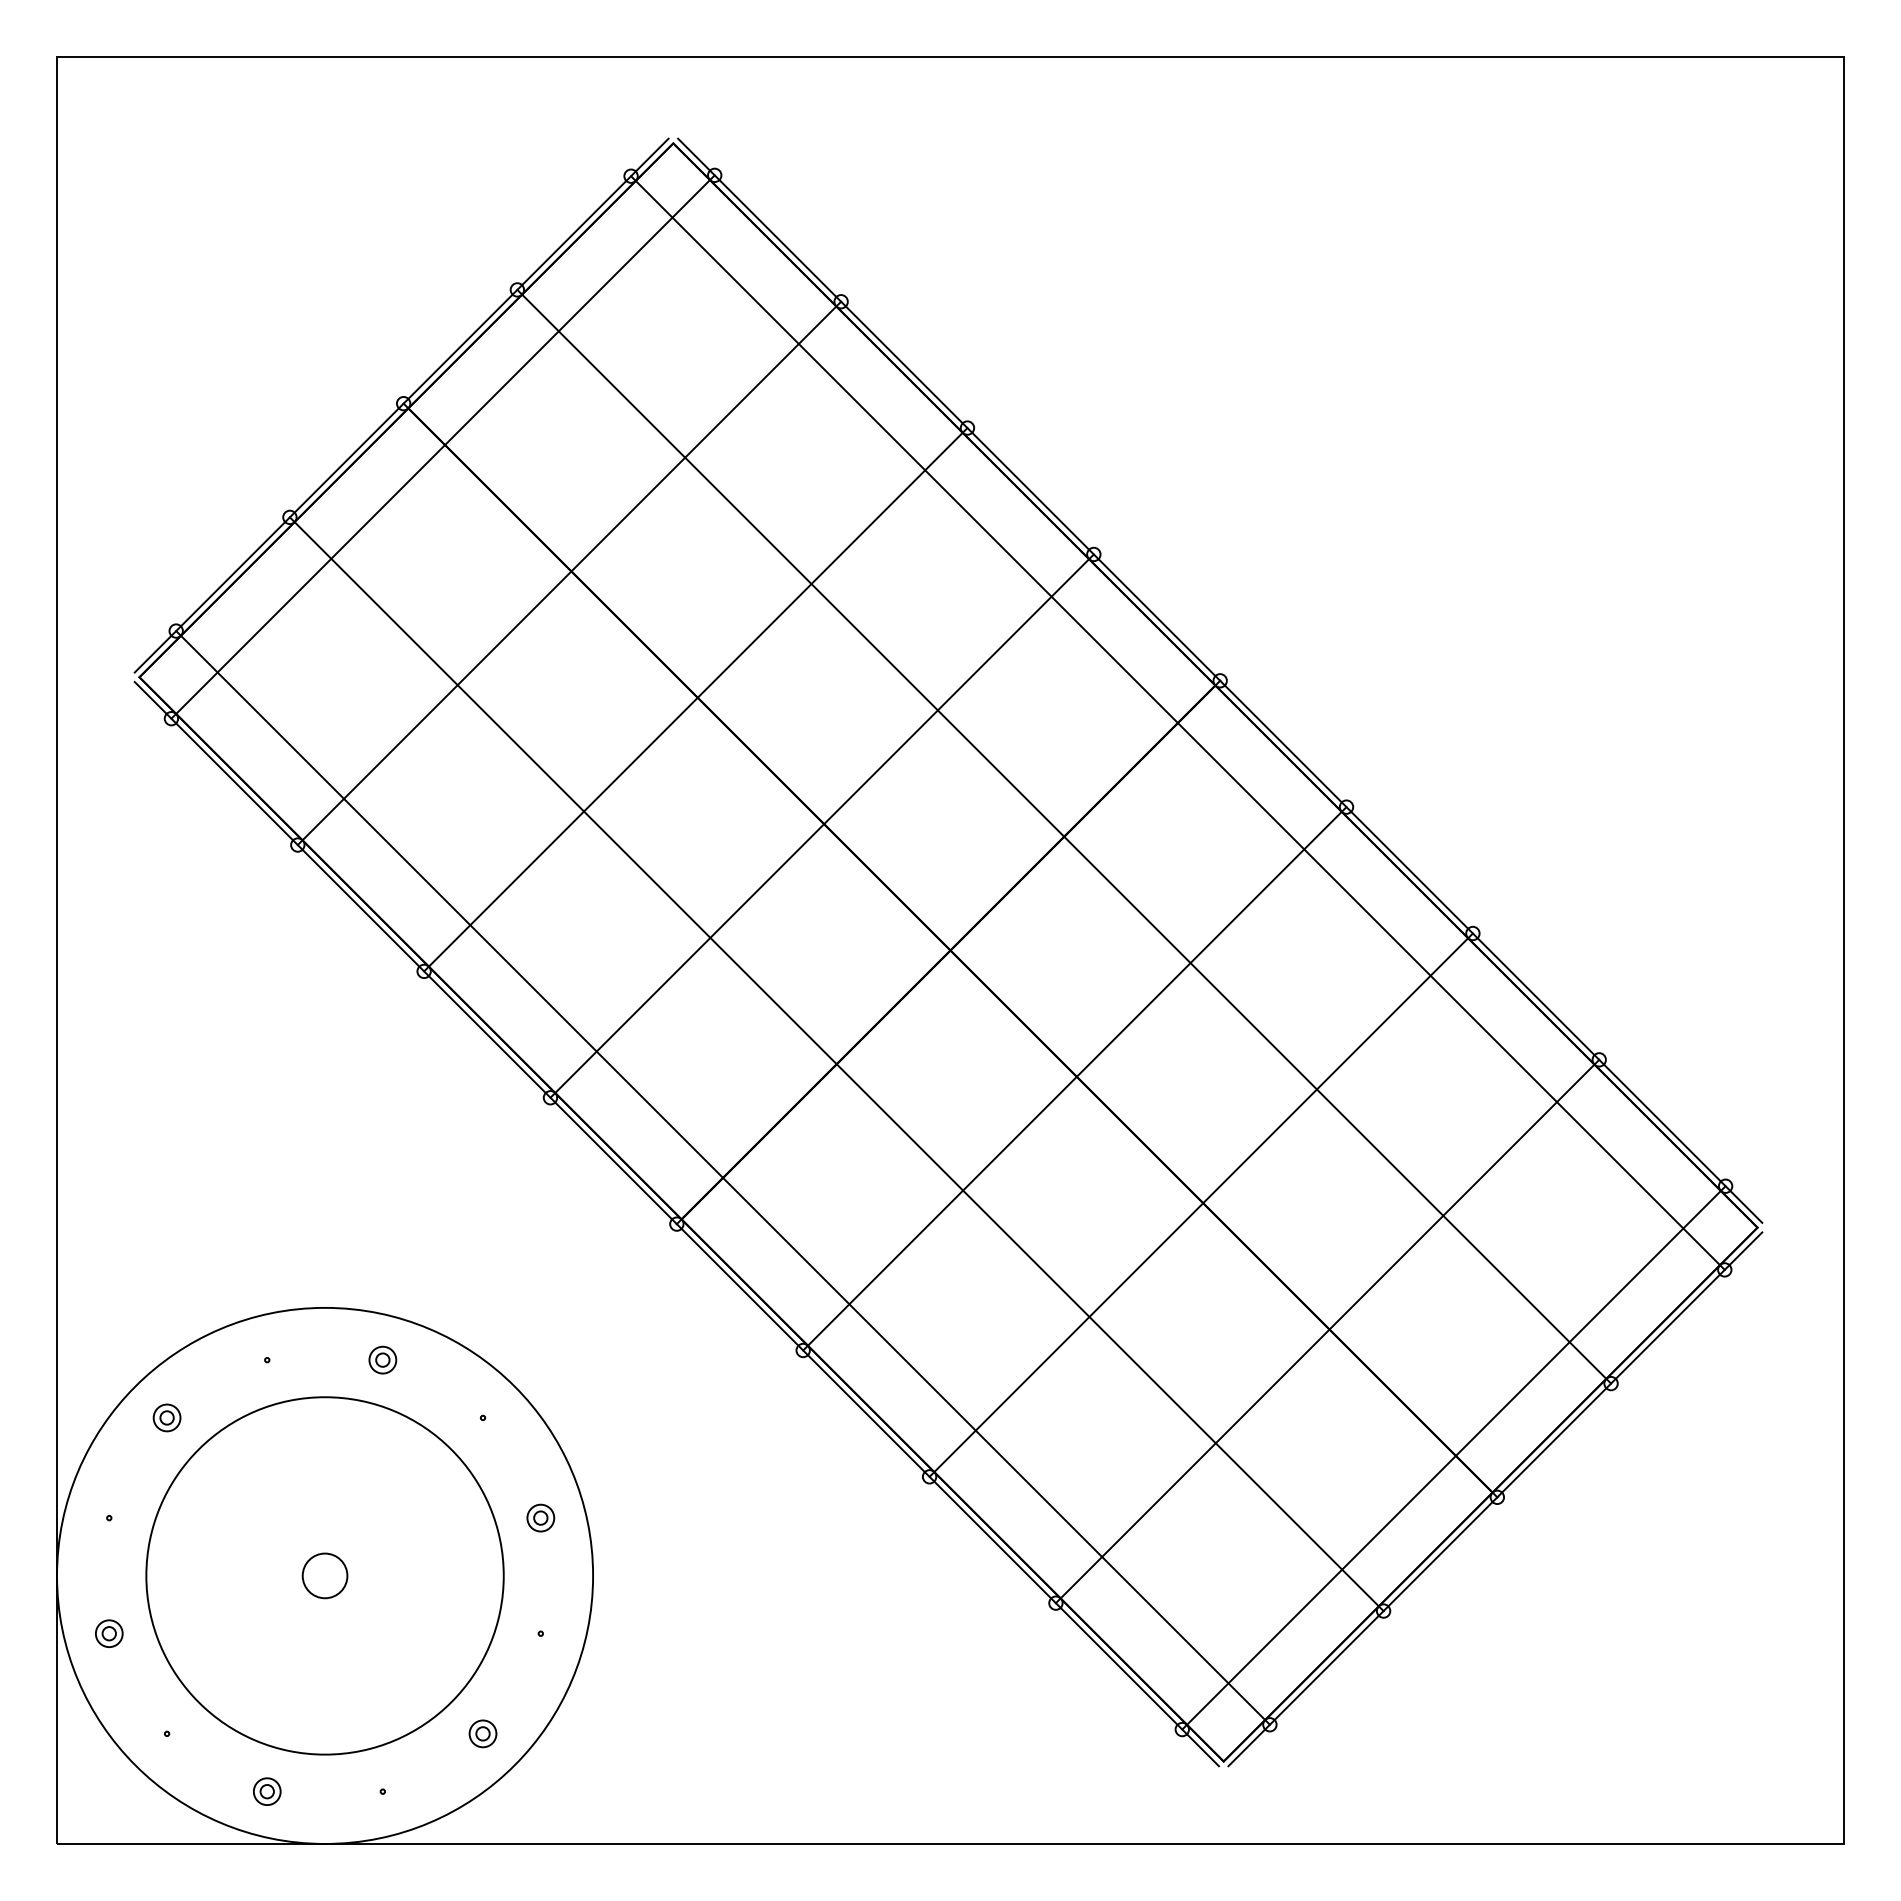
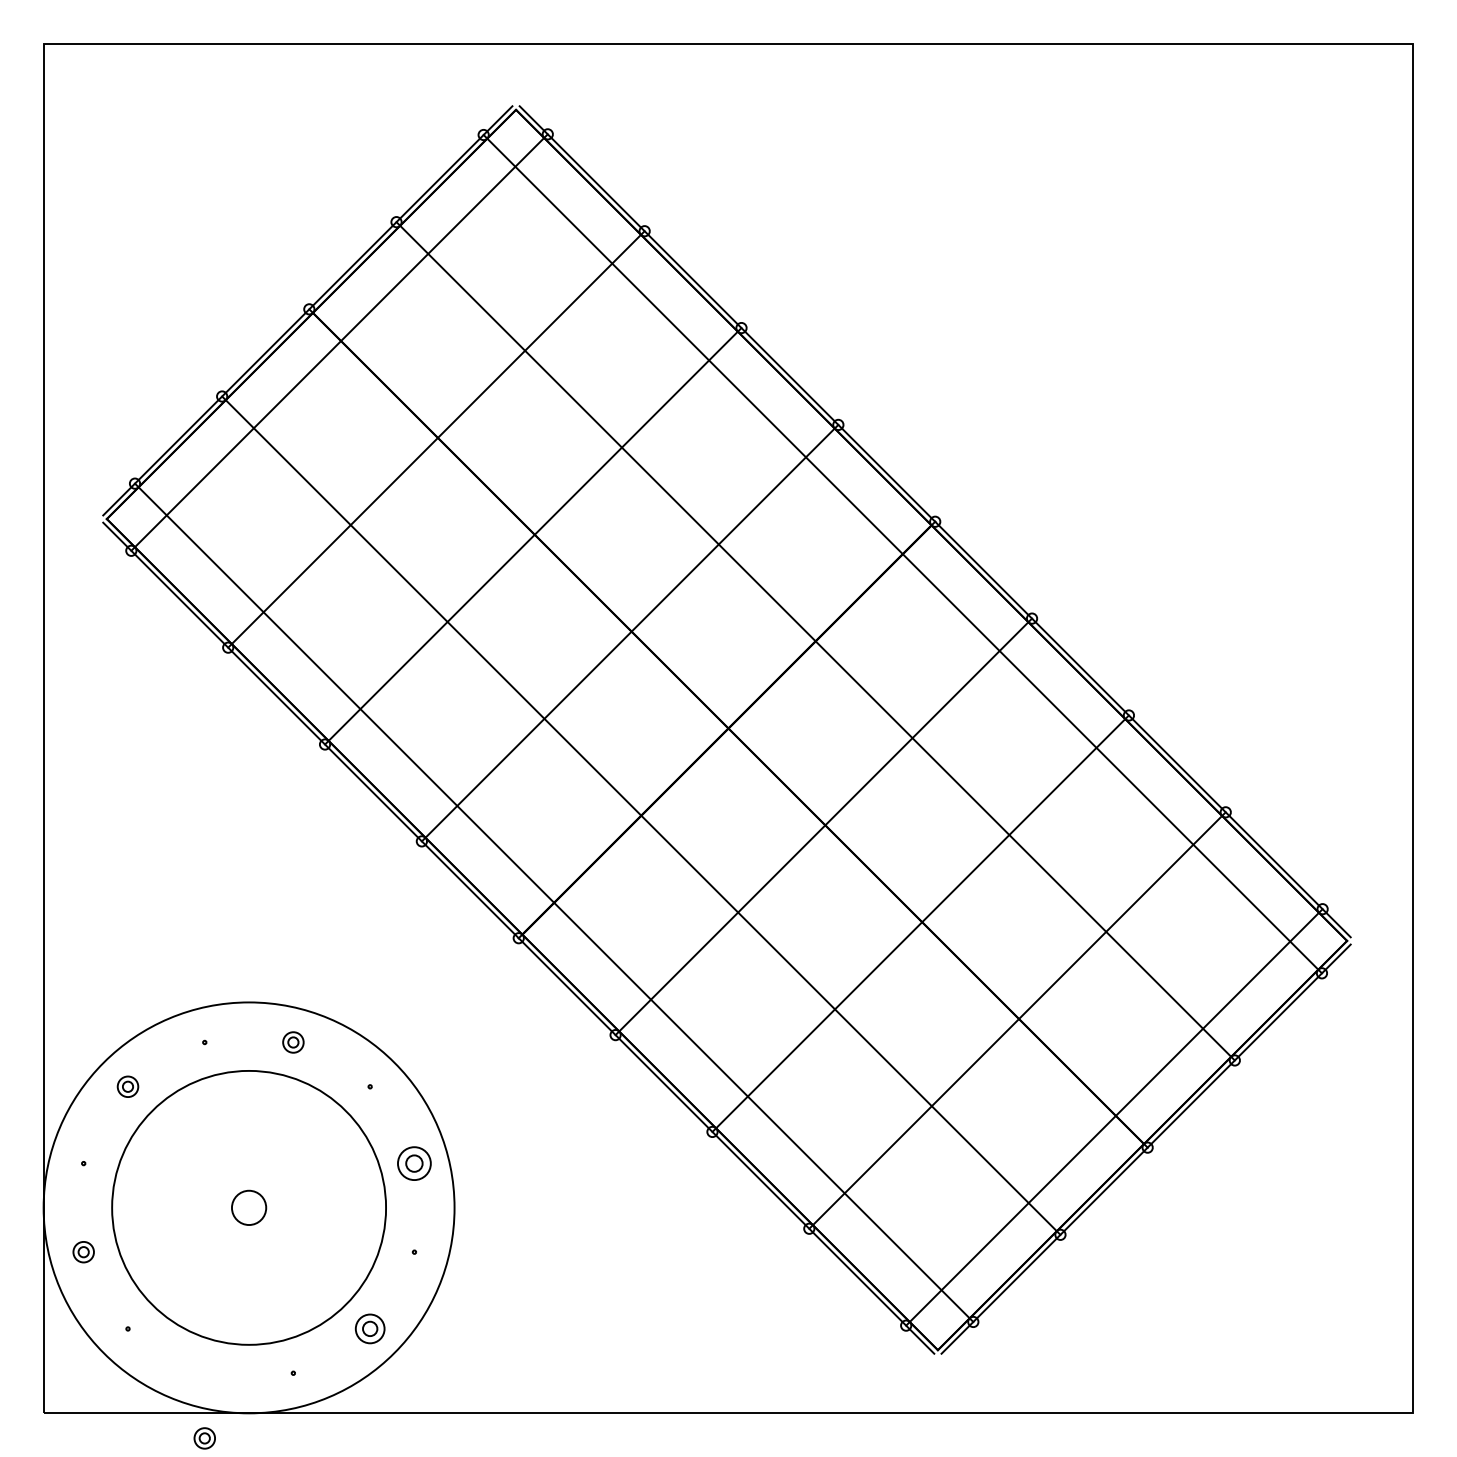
part: (540, 1517) -> (414, 1163), size x1.6
part: (482, 1733) -> (369, 1328), size x1.4
part: (267, 1791) -> (204, 1438), moved

